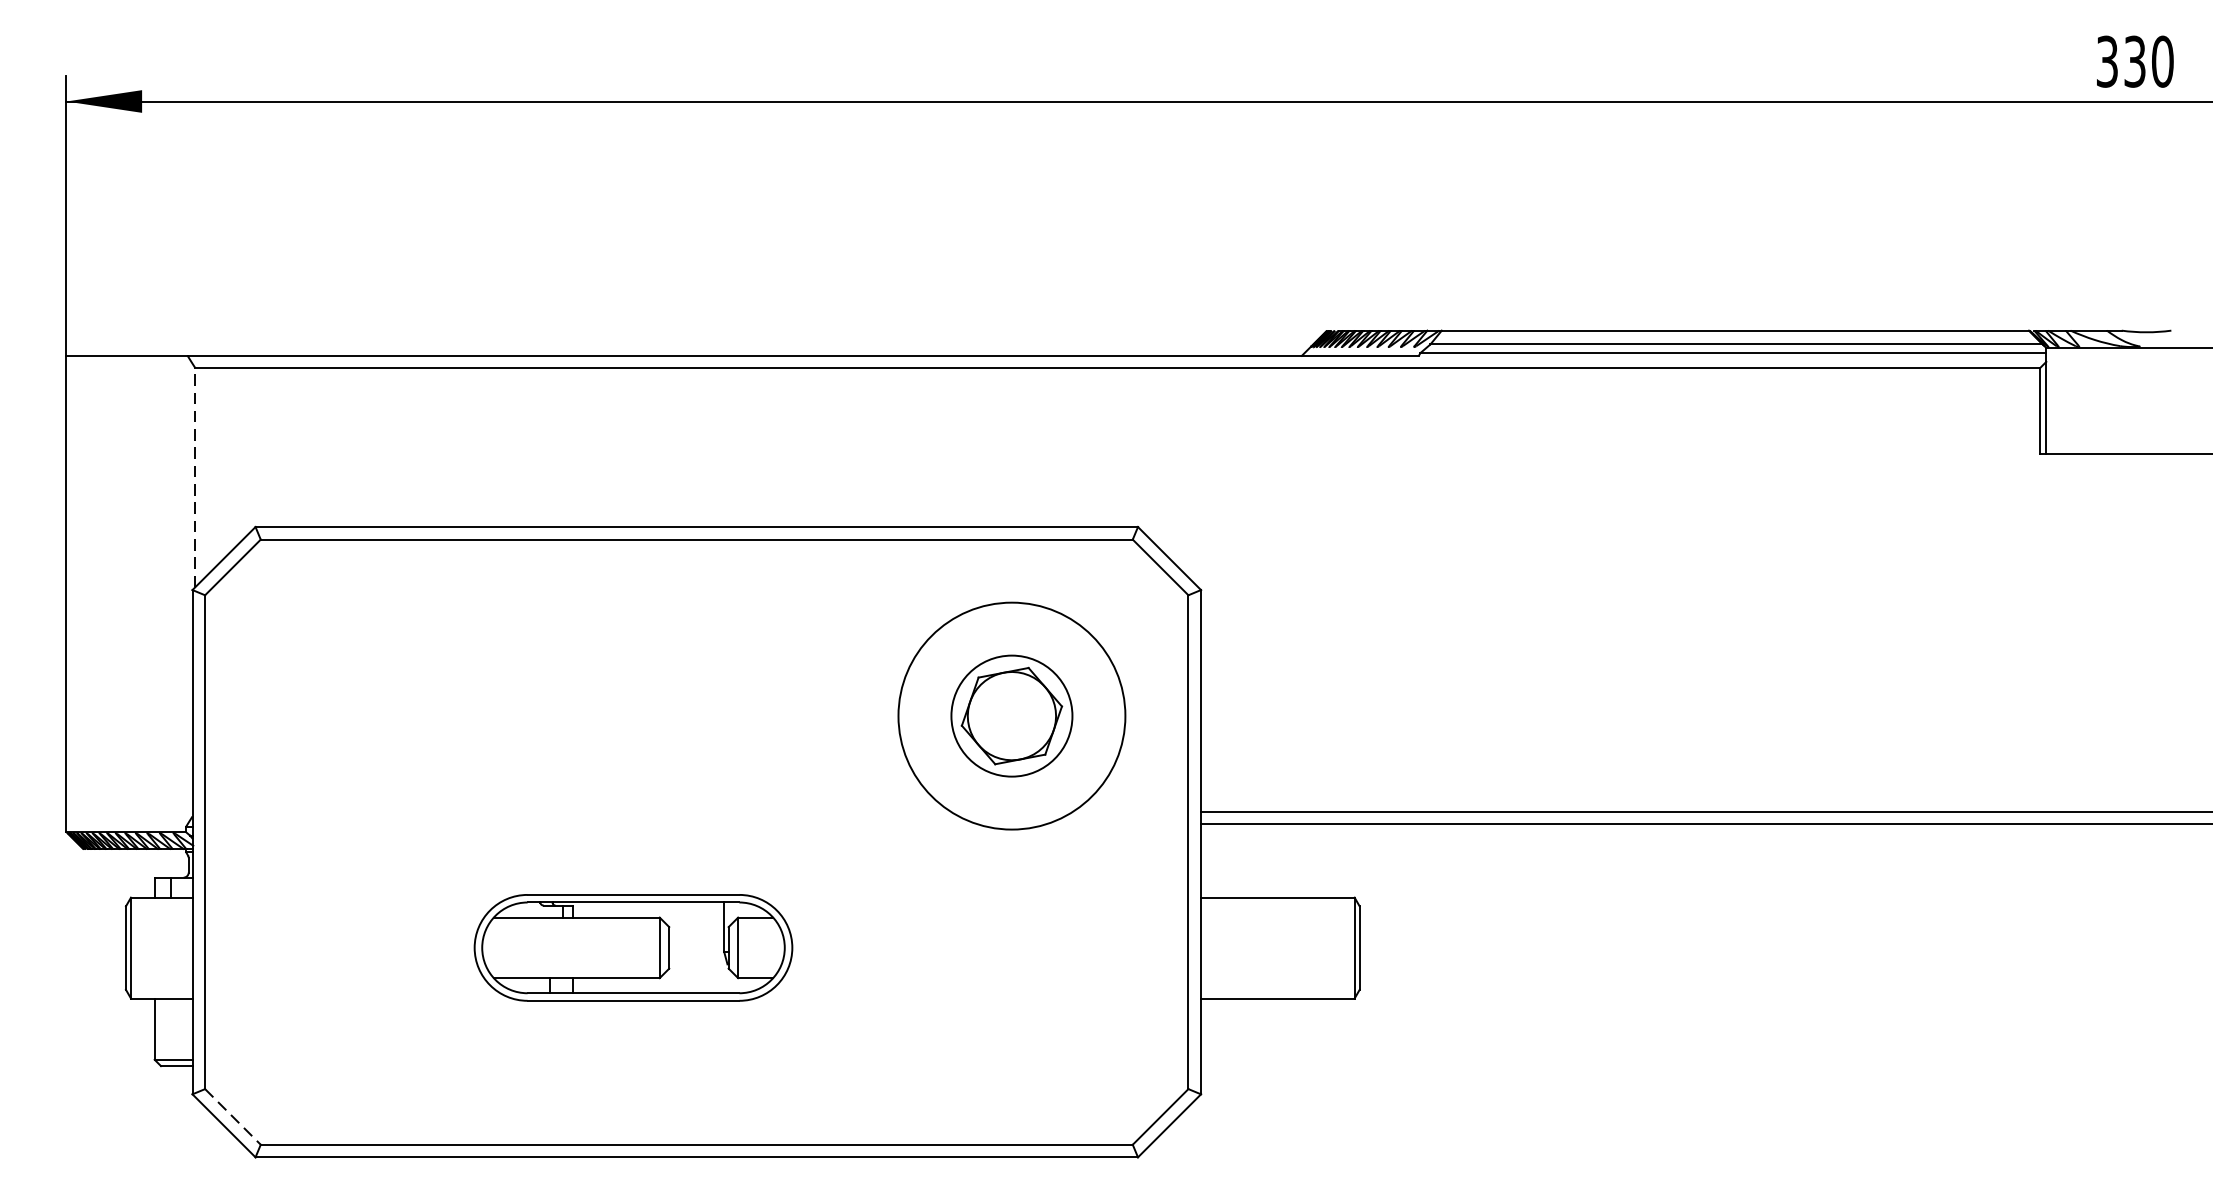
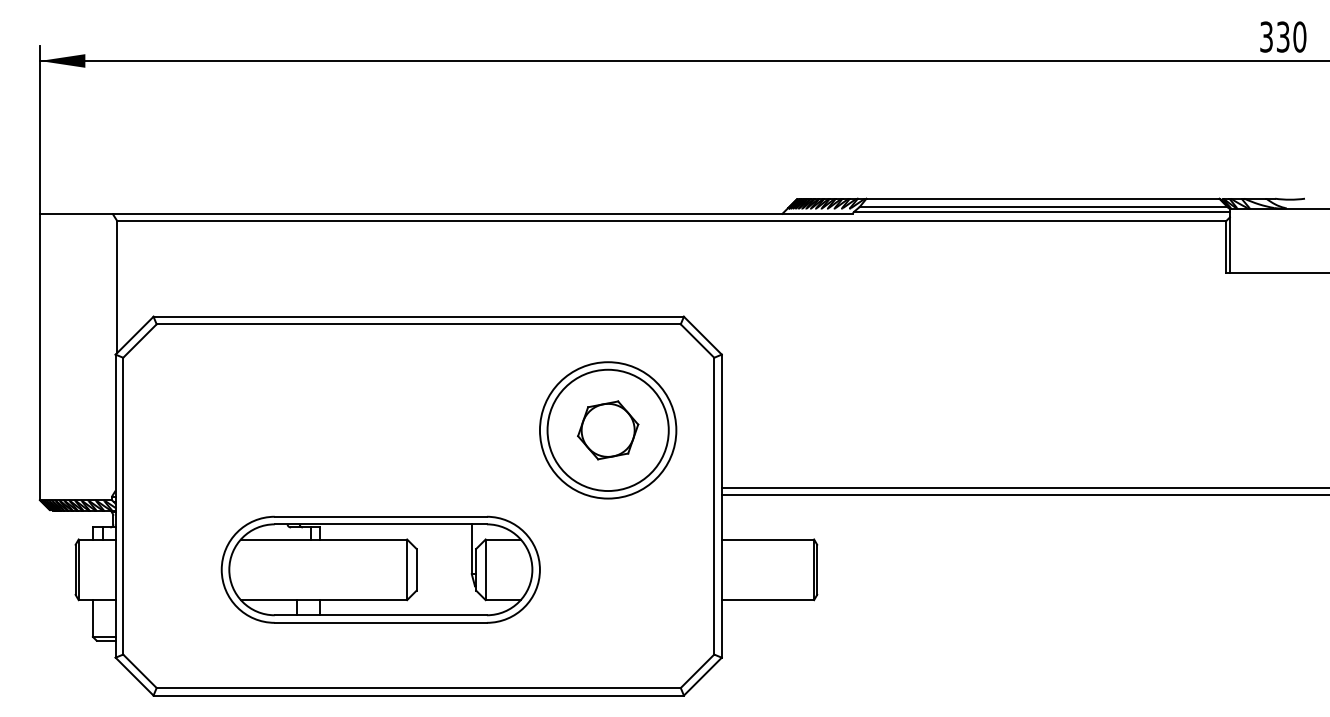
line: (195, 478) -> (117, 287), dashed -> solid
circle: (1010, 716) -> (607, 430), size x1.67
part: (633, 947) -> (380, 569), size x1.67
line: (232, 1117) -> (139, 671), dashed -> solid

